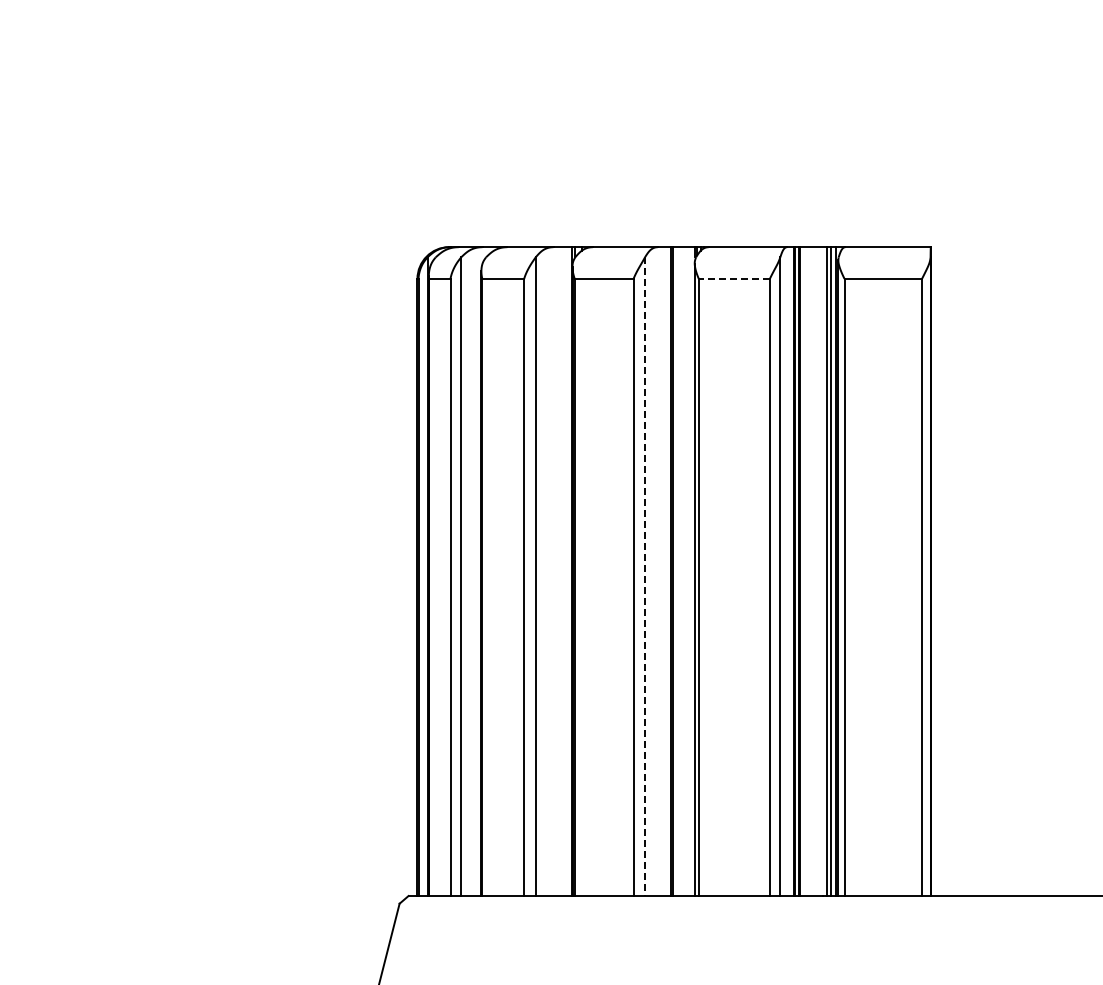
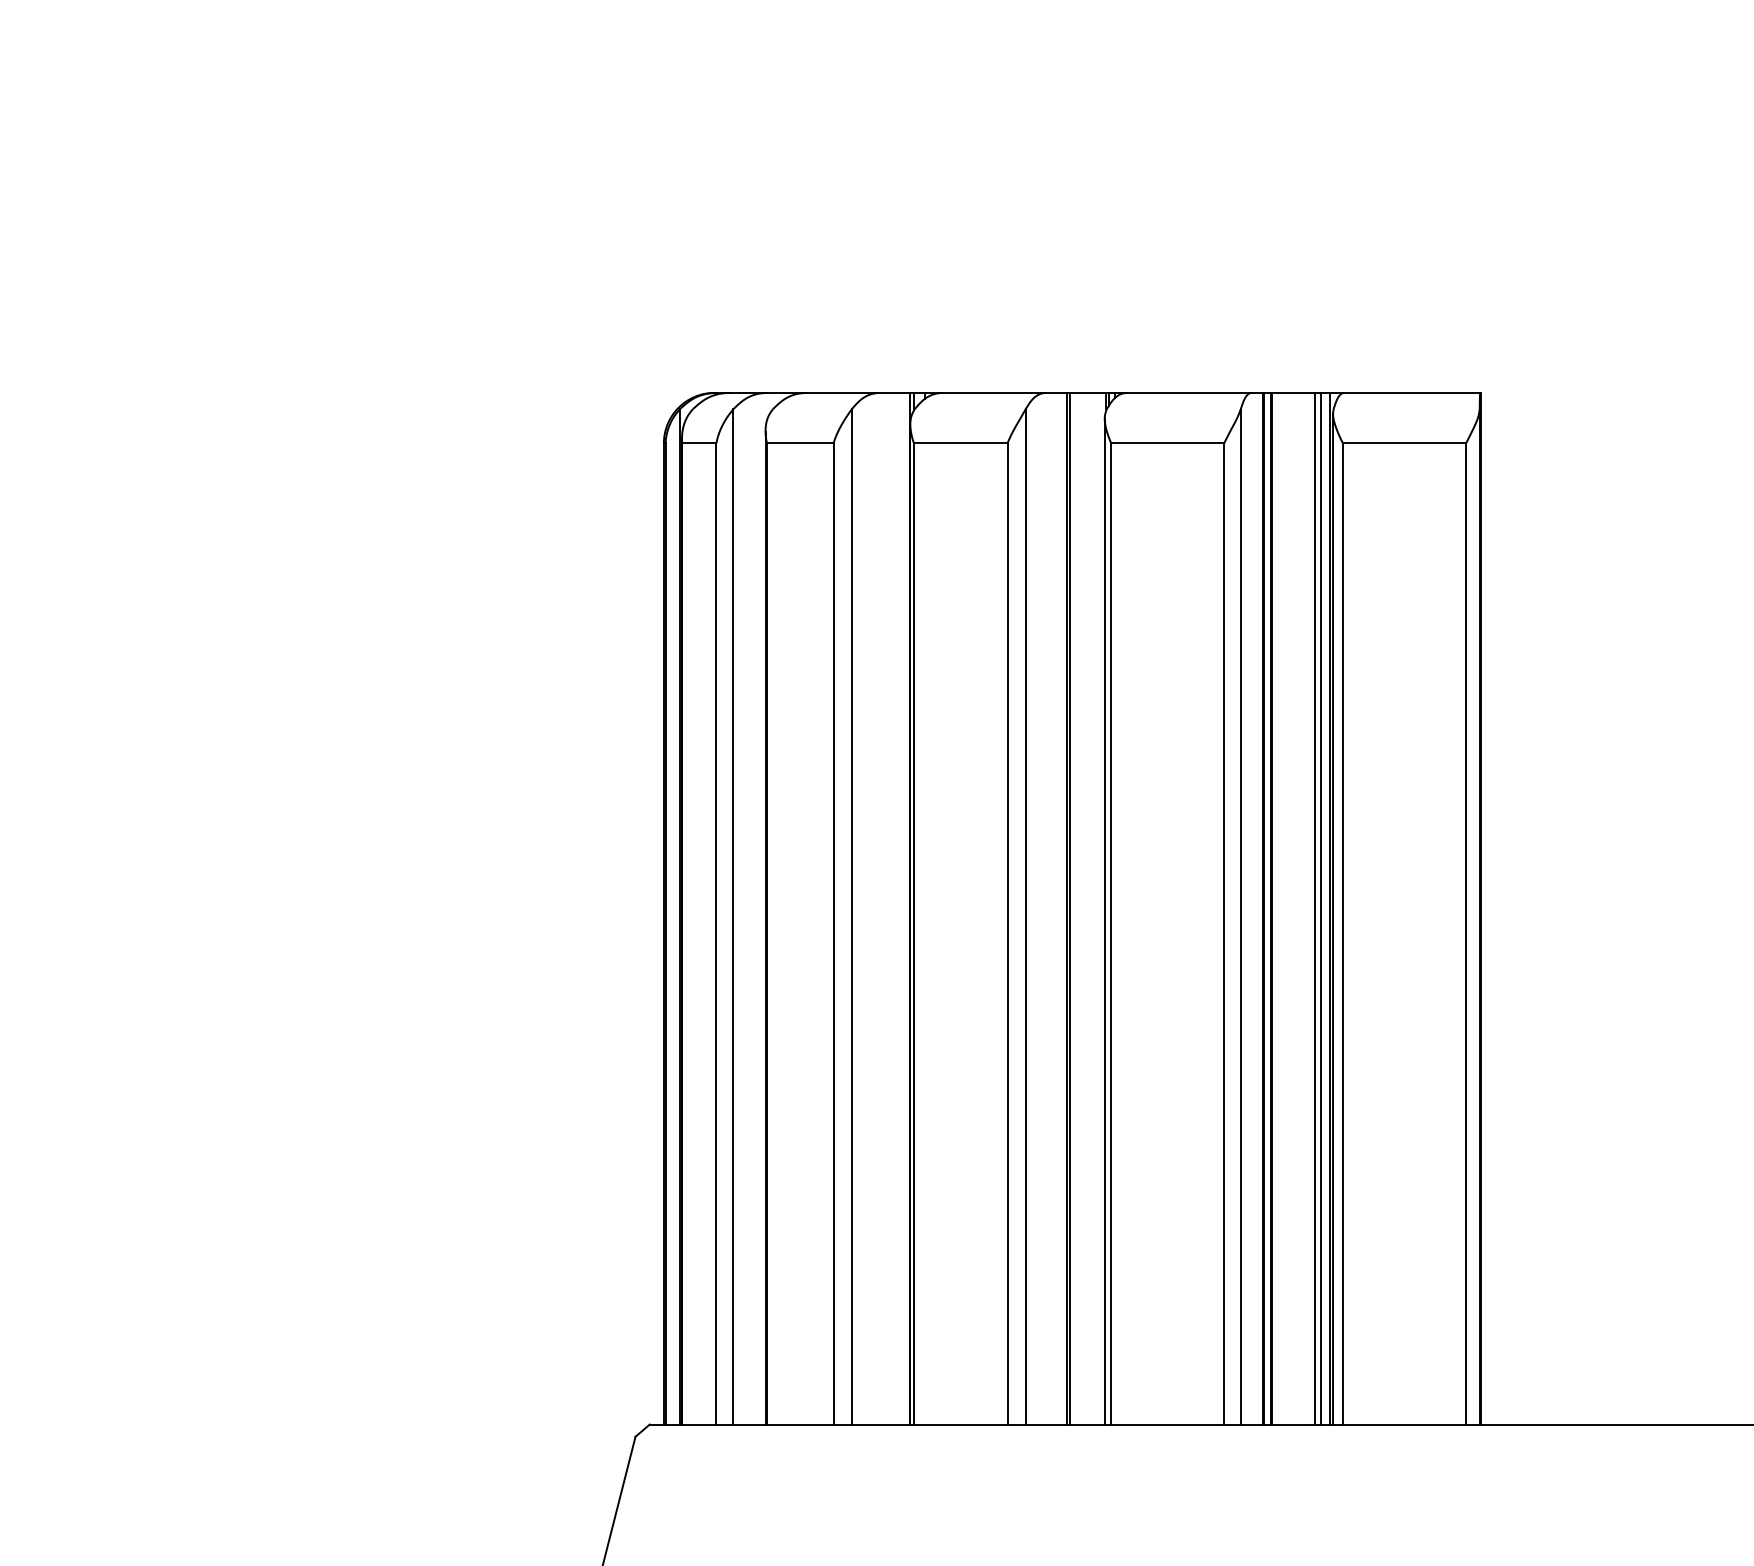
line: (734, 278) -> (1167, 442), dashed -> solid
line: (645, 577) -> (1026, 918), dashed -> solid

